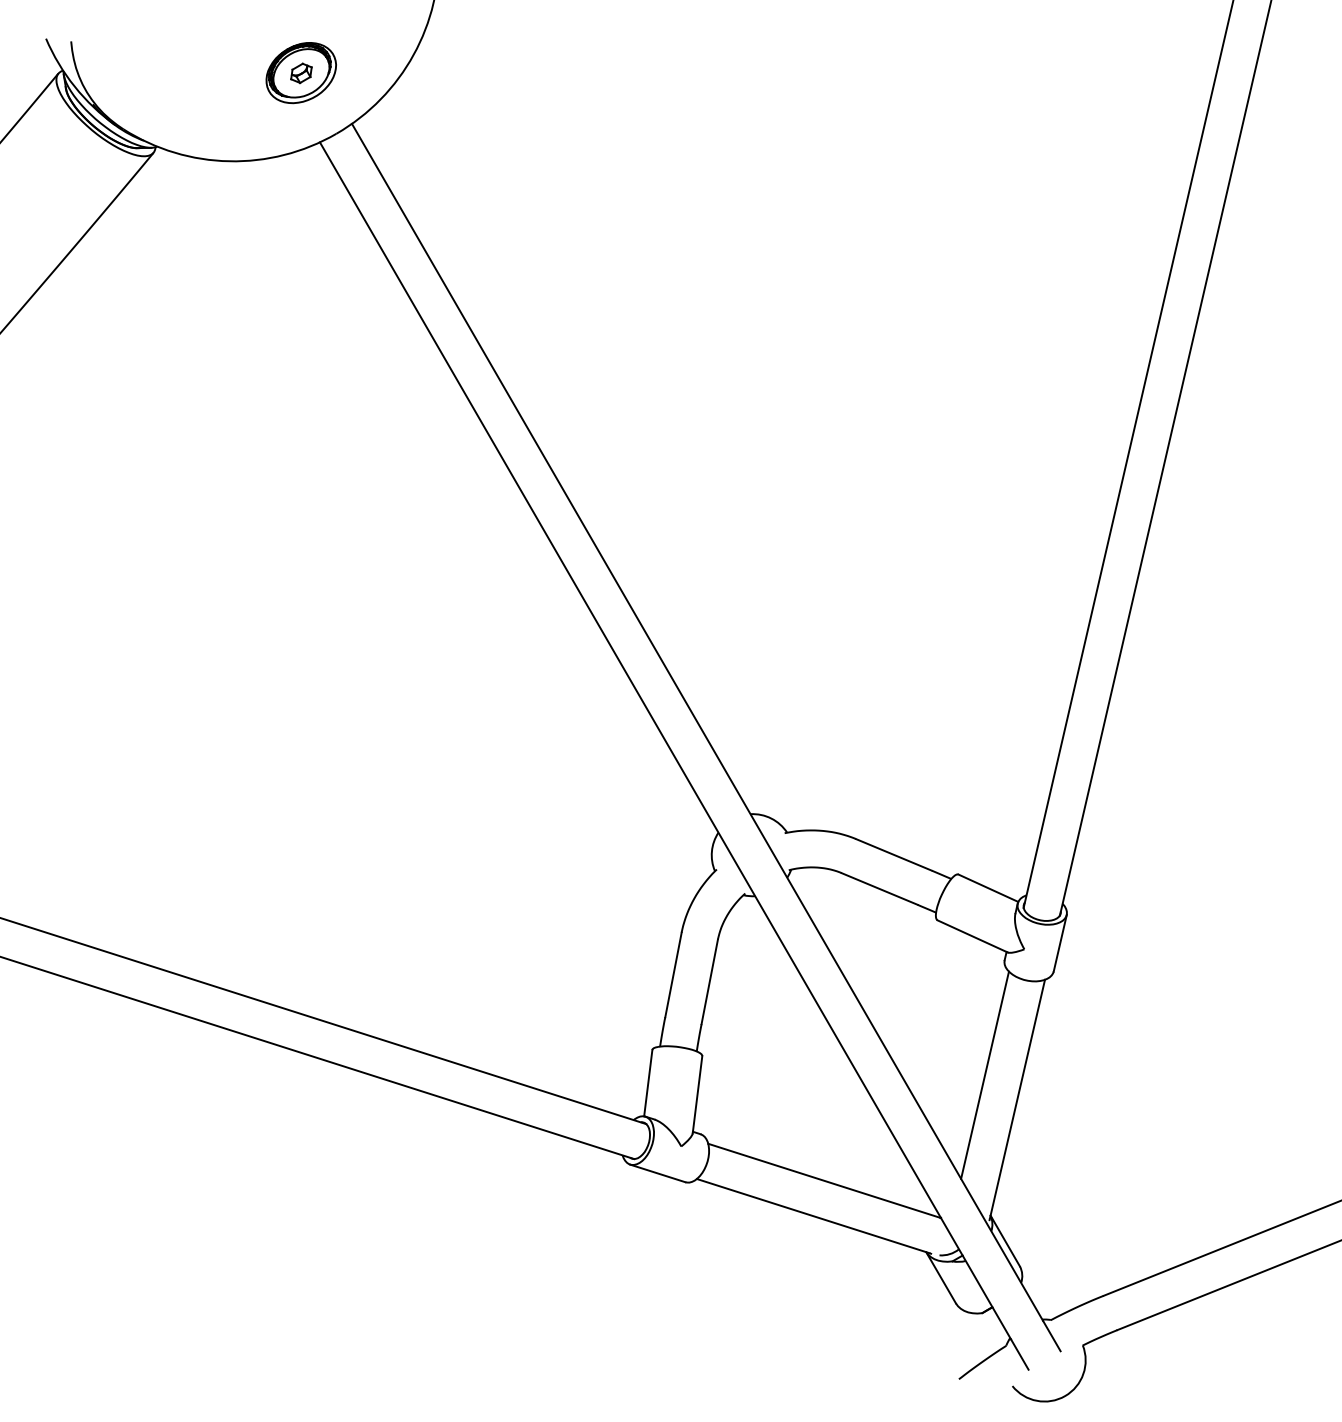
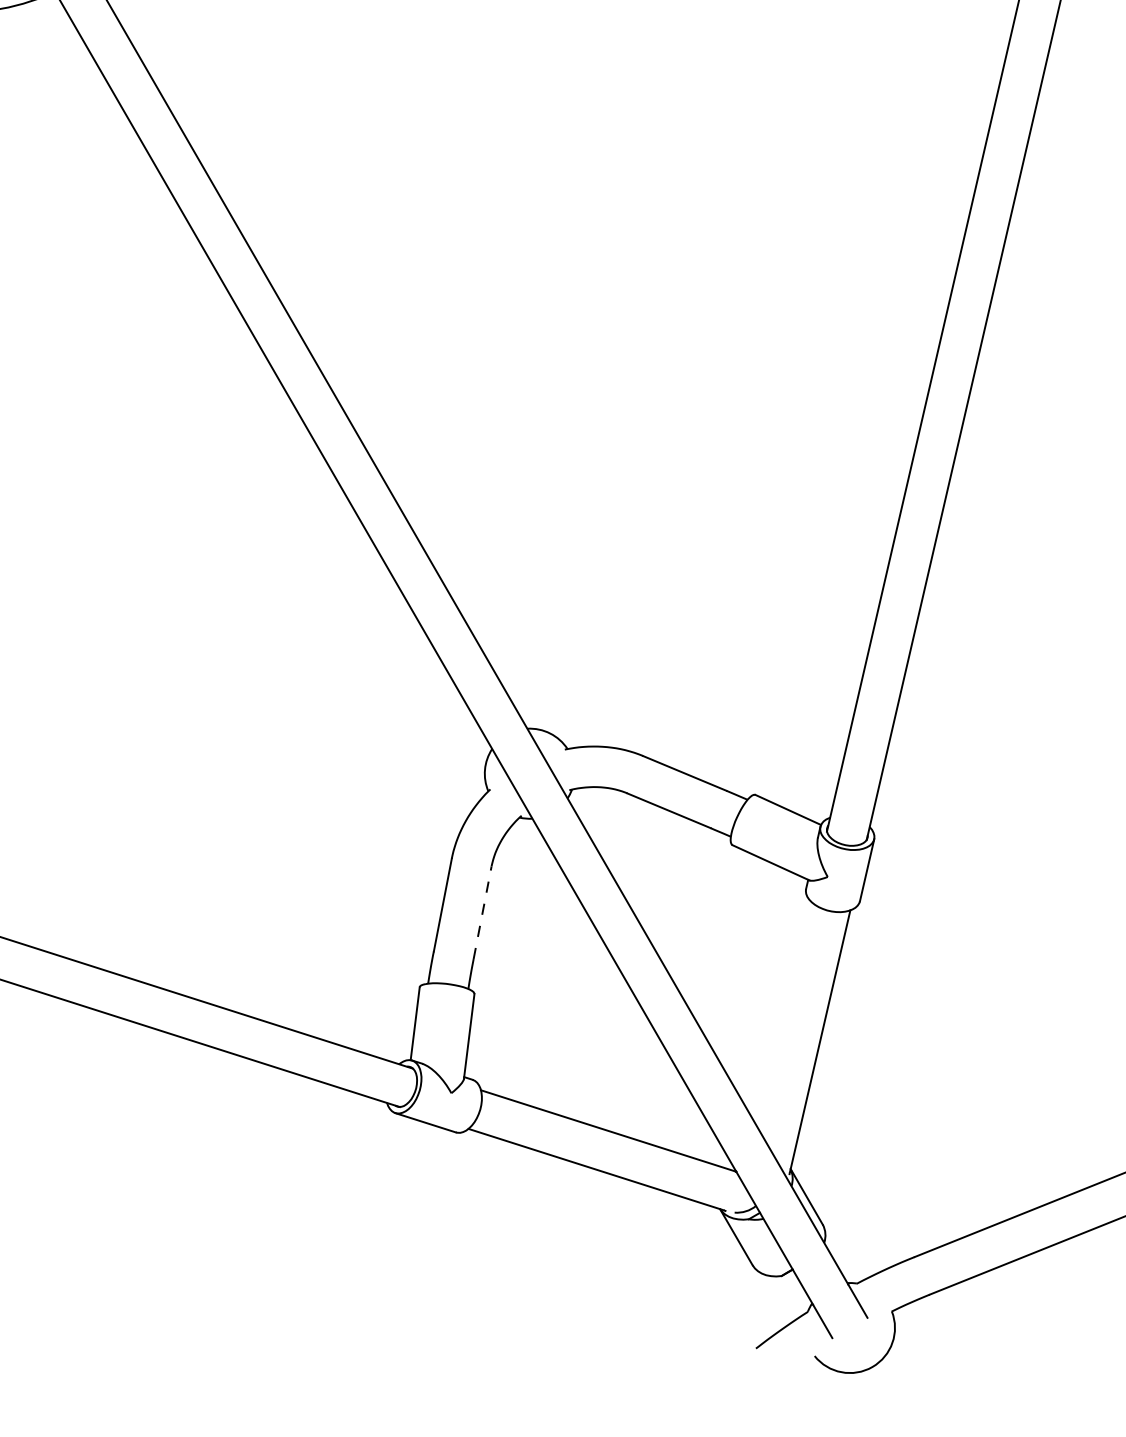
line: (709, 981) -> (482, 912), solid -> dashed
line: (984, 1074) -> (784, 1014), removed

